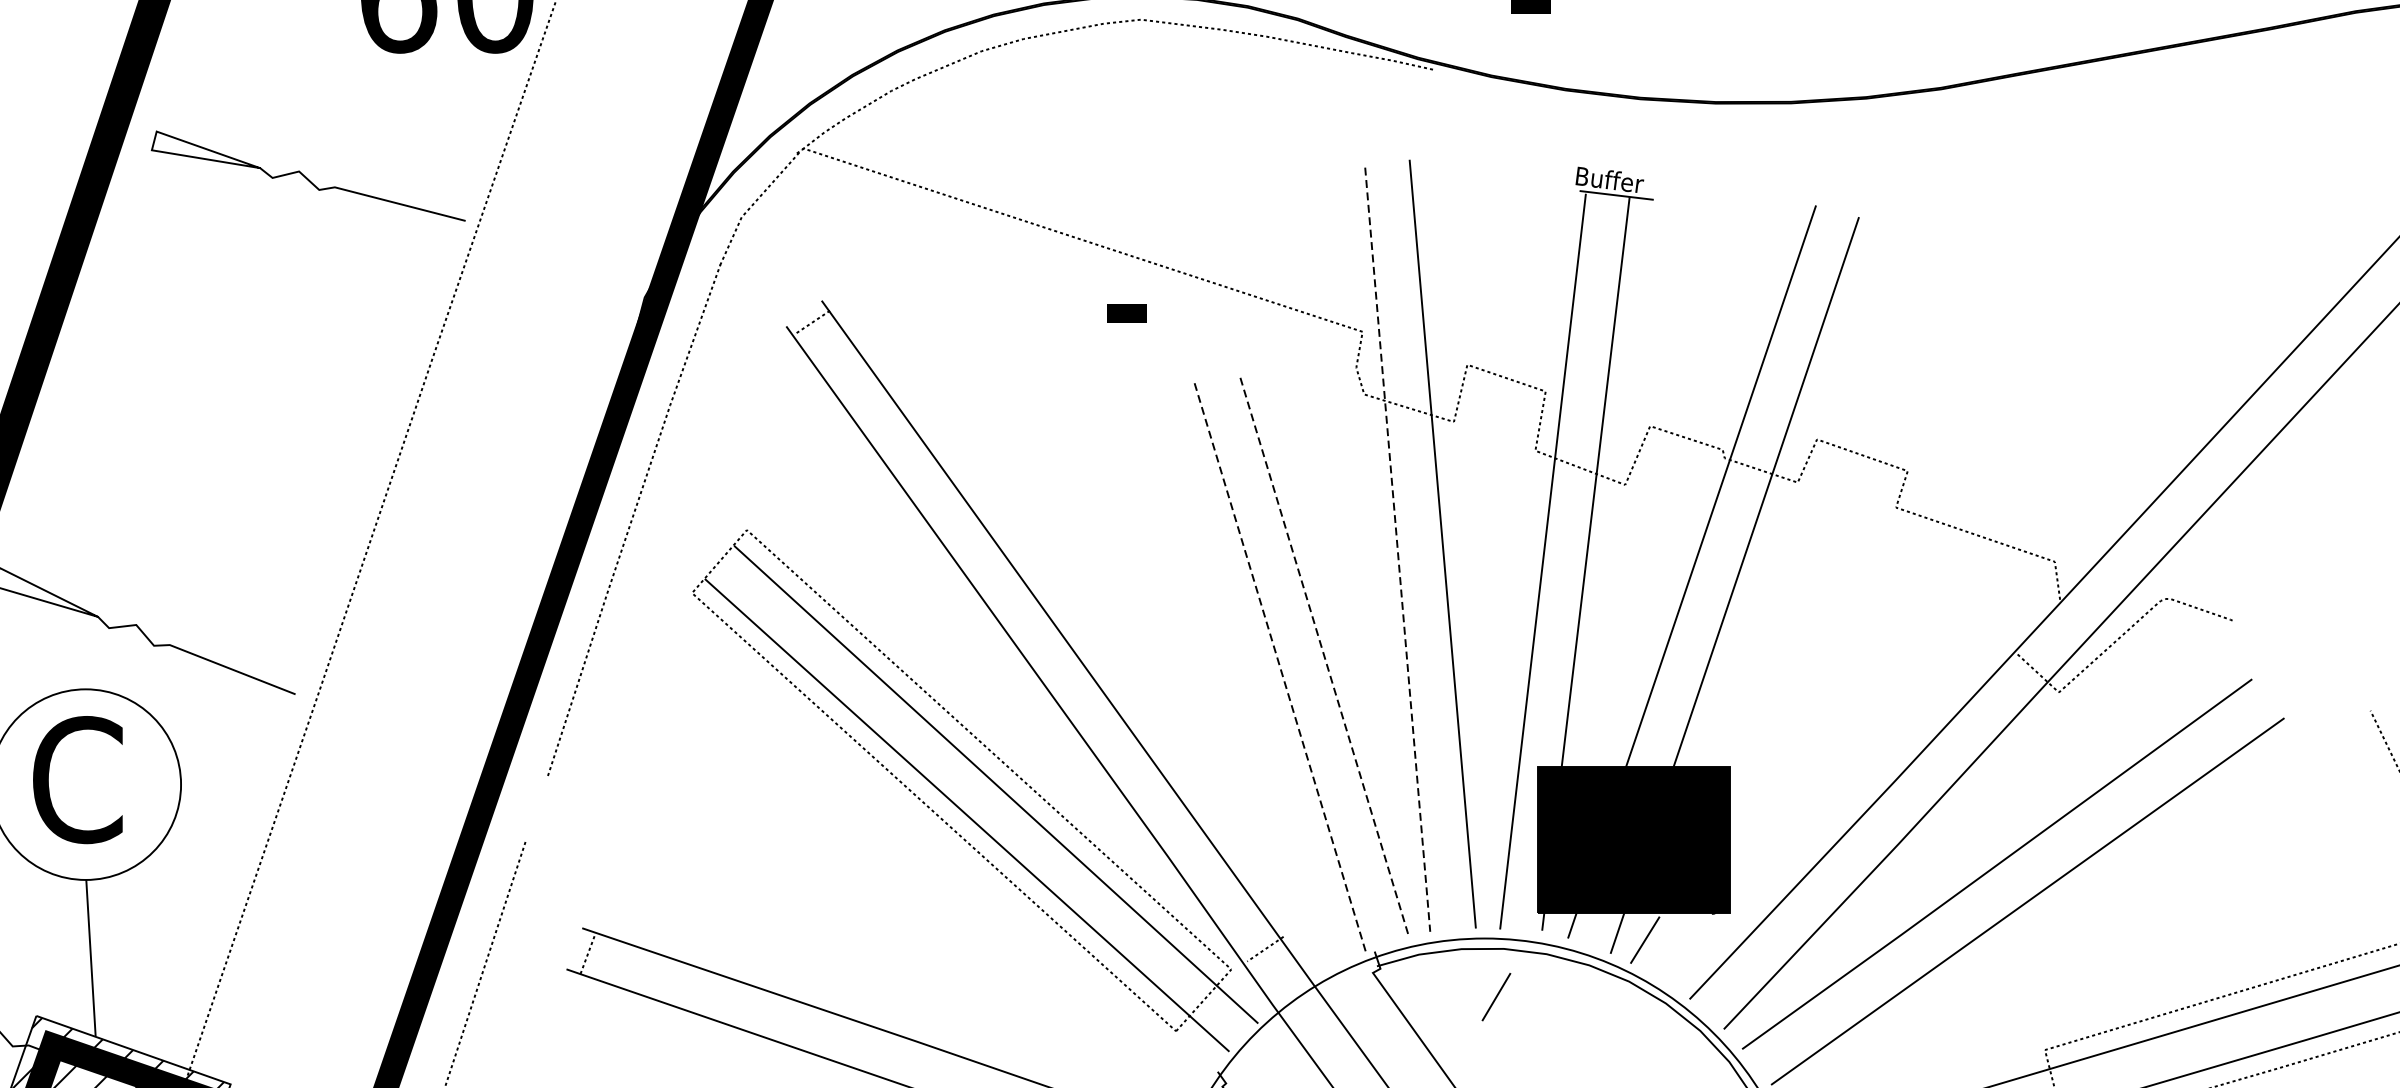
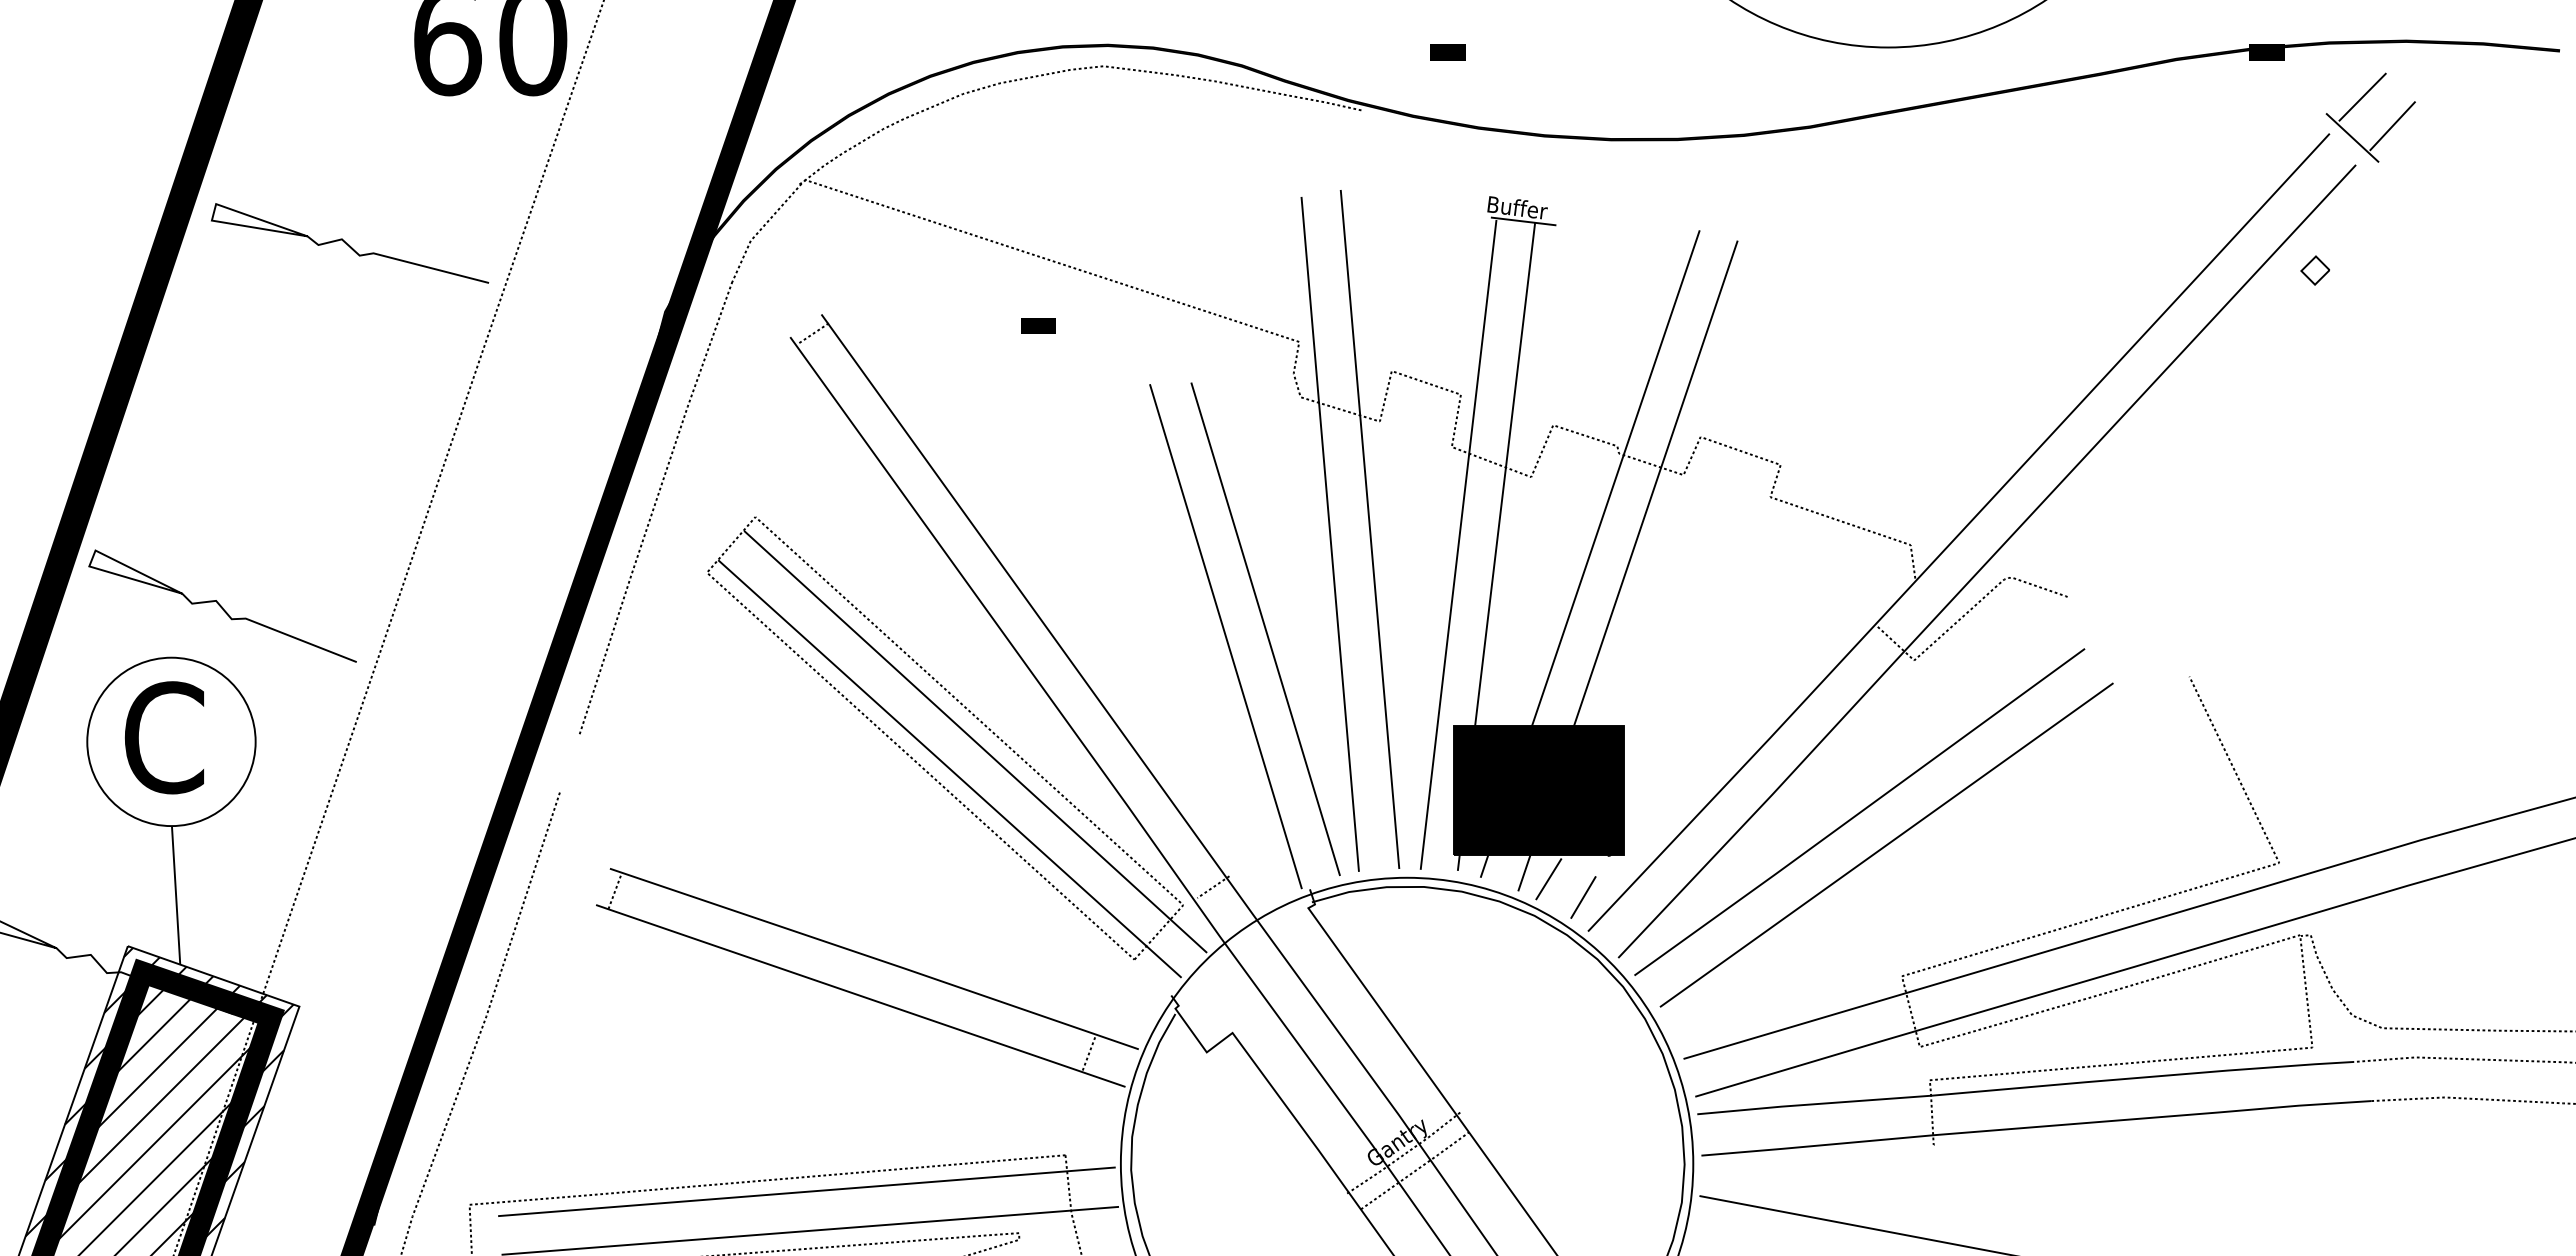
part: (308, 176) -> (350, 243), moved
part: (1127, 313) -> (1038, 325), moved
line: (1398, 549) -> (1330, 534), dashed -> solid
line: (1324, 657) -> (1265, 629), dashed -> solid
line: (1279, 665) -> (1225, 636), dashed -> solid
line: (1496, 997) -> (1583, 897), moved

